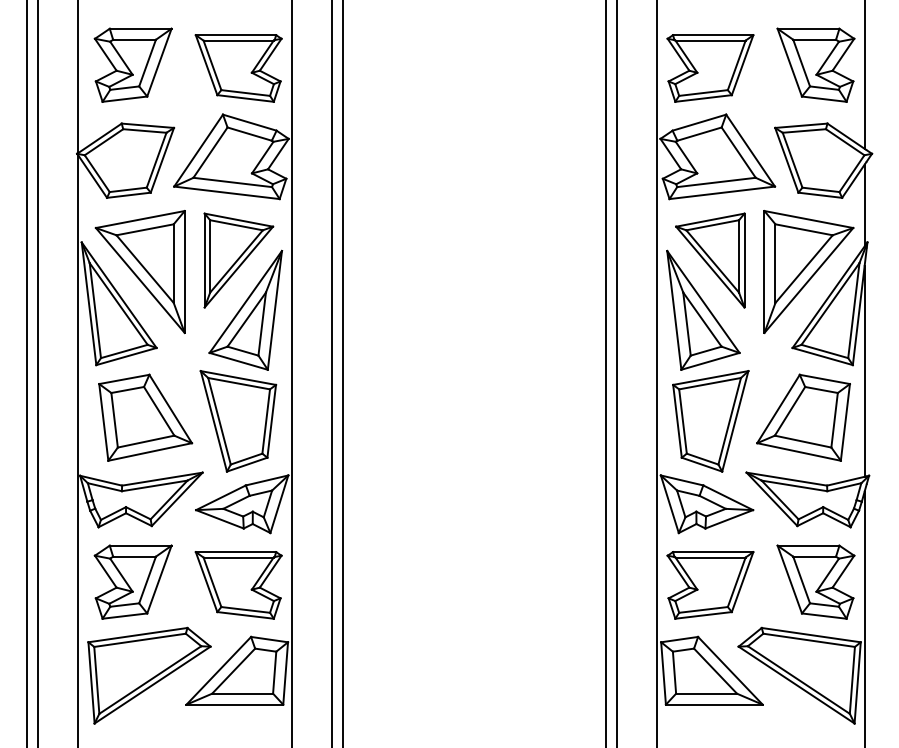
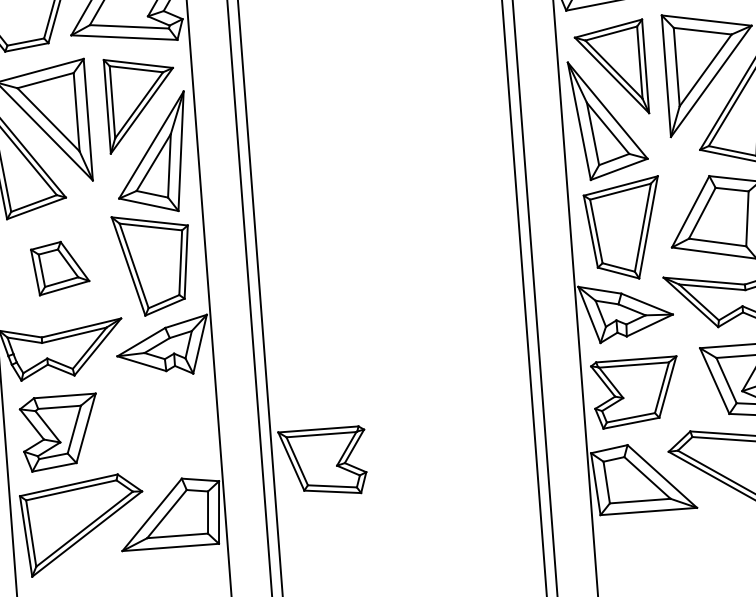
part: (145, 417) -> (60, 267), size x0.6
part: (238, 585) -> (323, 462), moved

